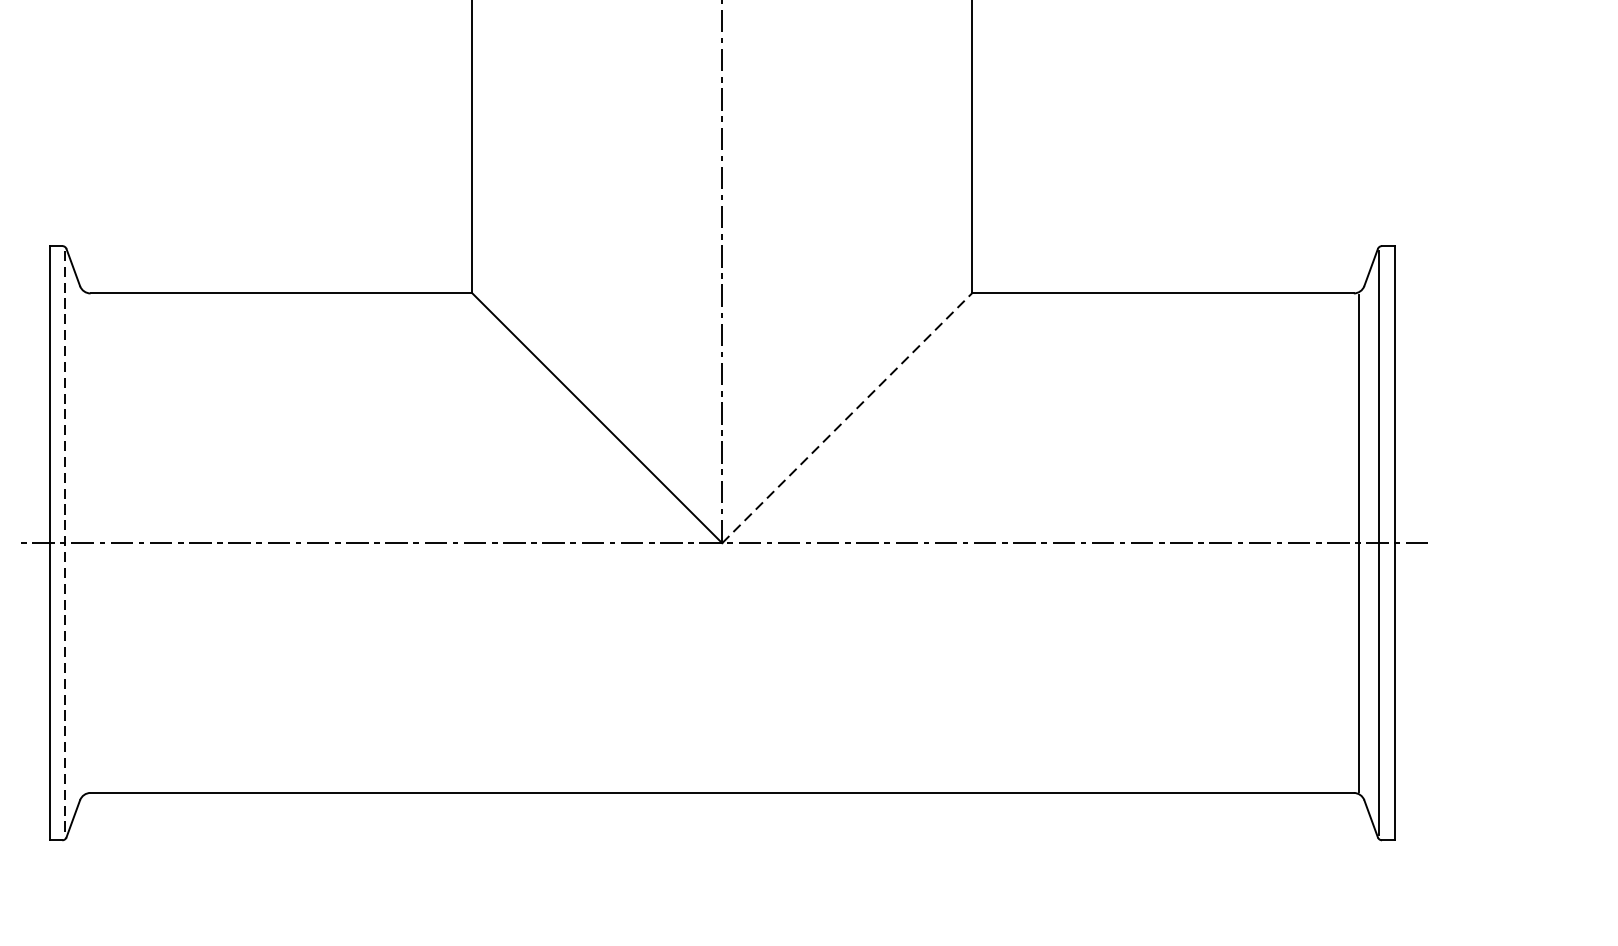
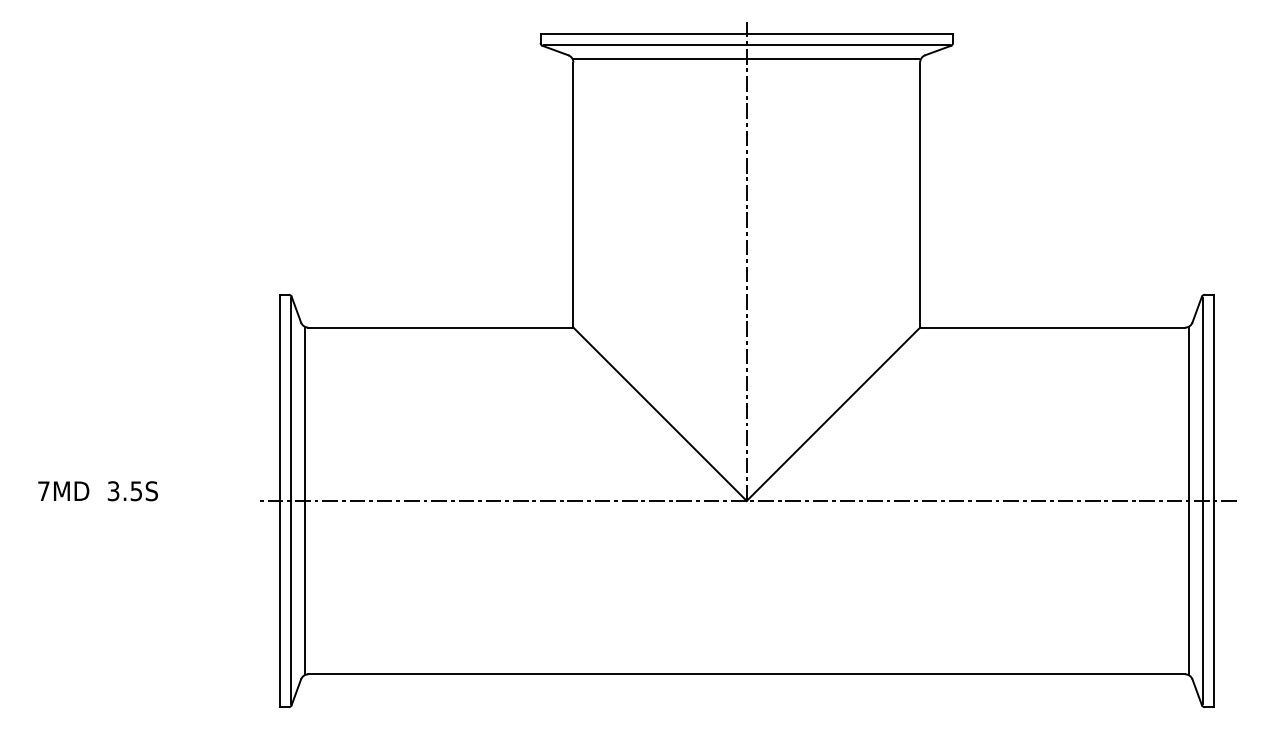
line: (847, 418) -> (833, 414), dashed -> solid
line: (64, 542) -> (290, 500), dashed -> solid
line: (85, 542) -> (304, 500), added

